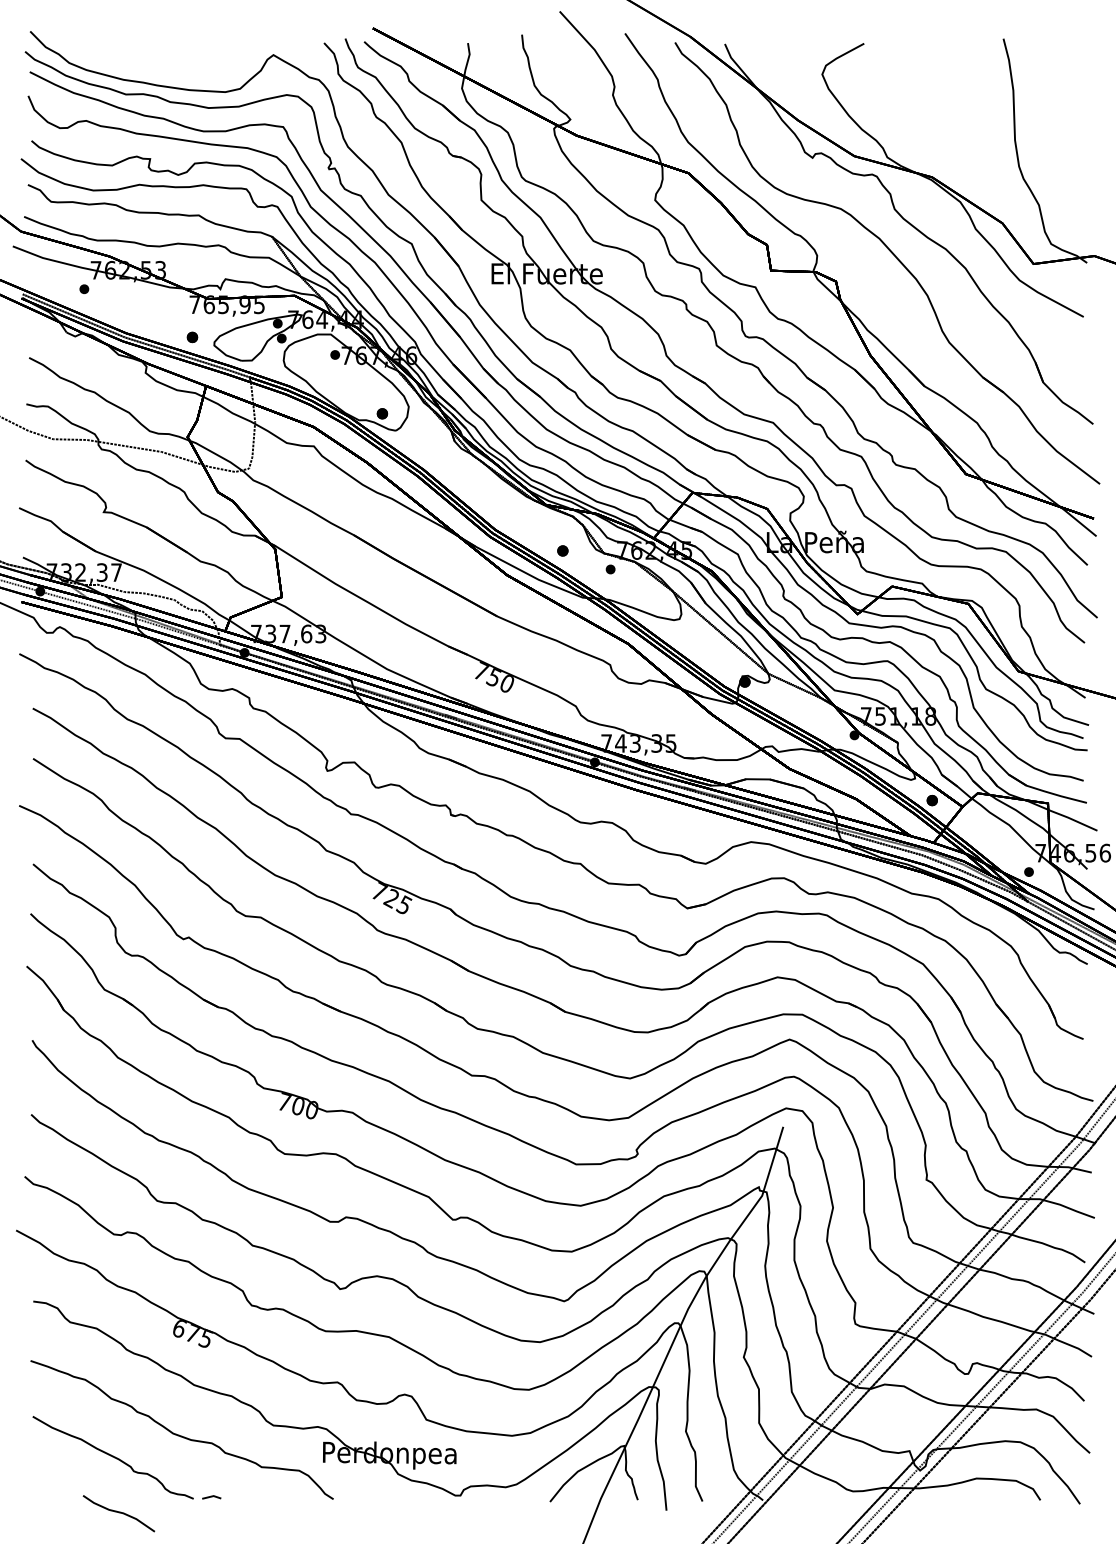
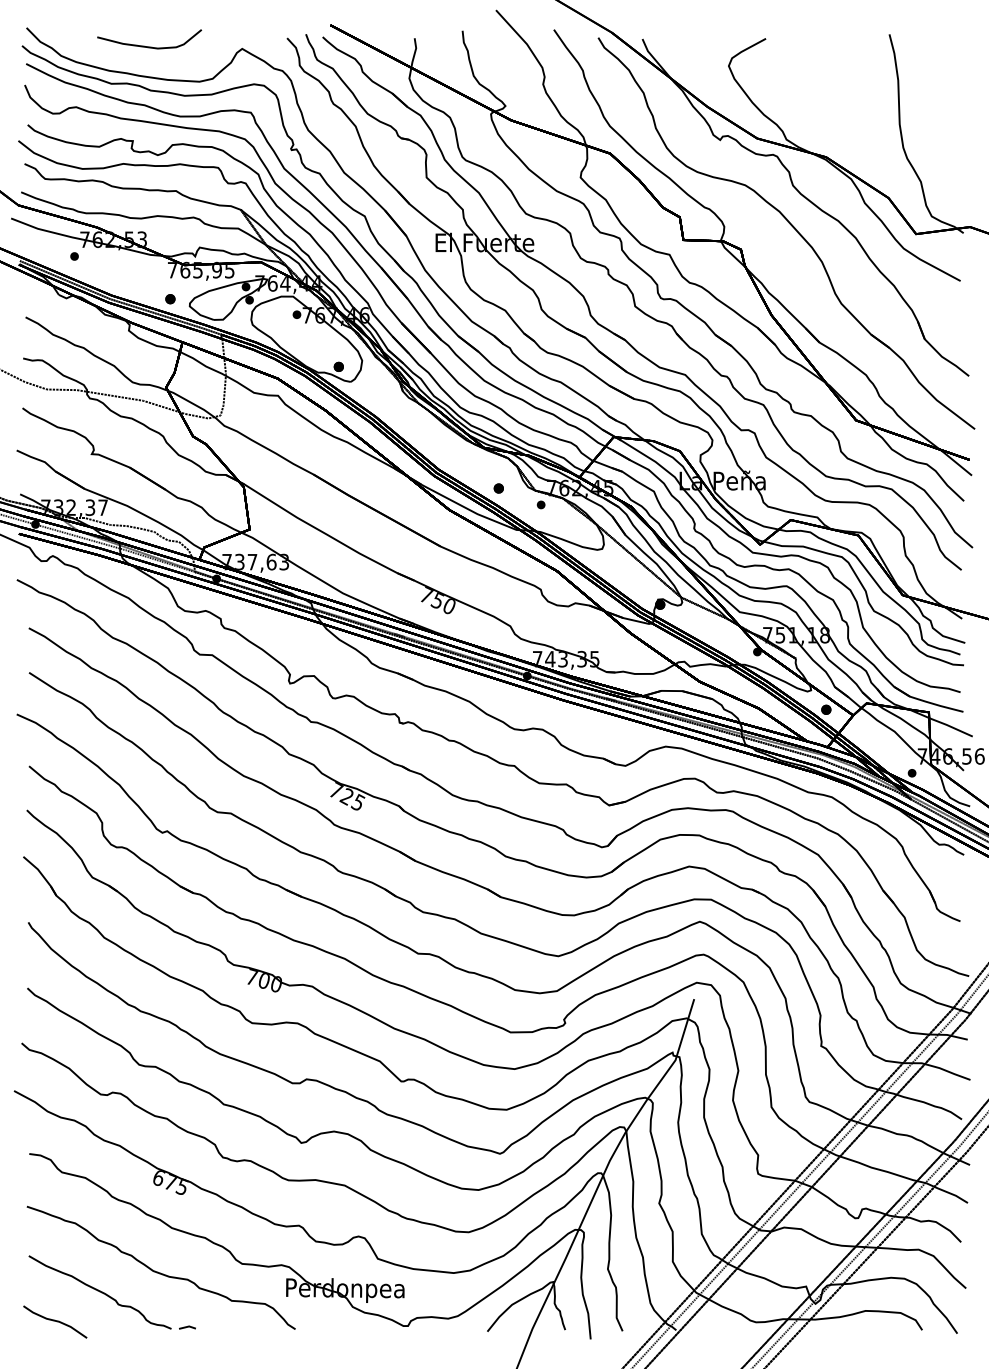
curve: (168, 52) -> (149, 46), added
part: (119, 1513) -> (55, 1321), moved

